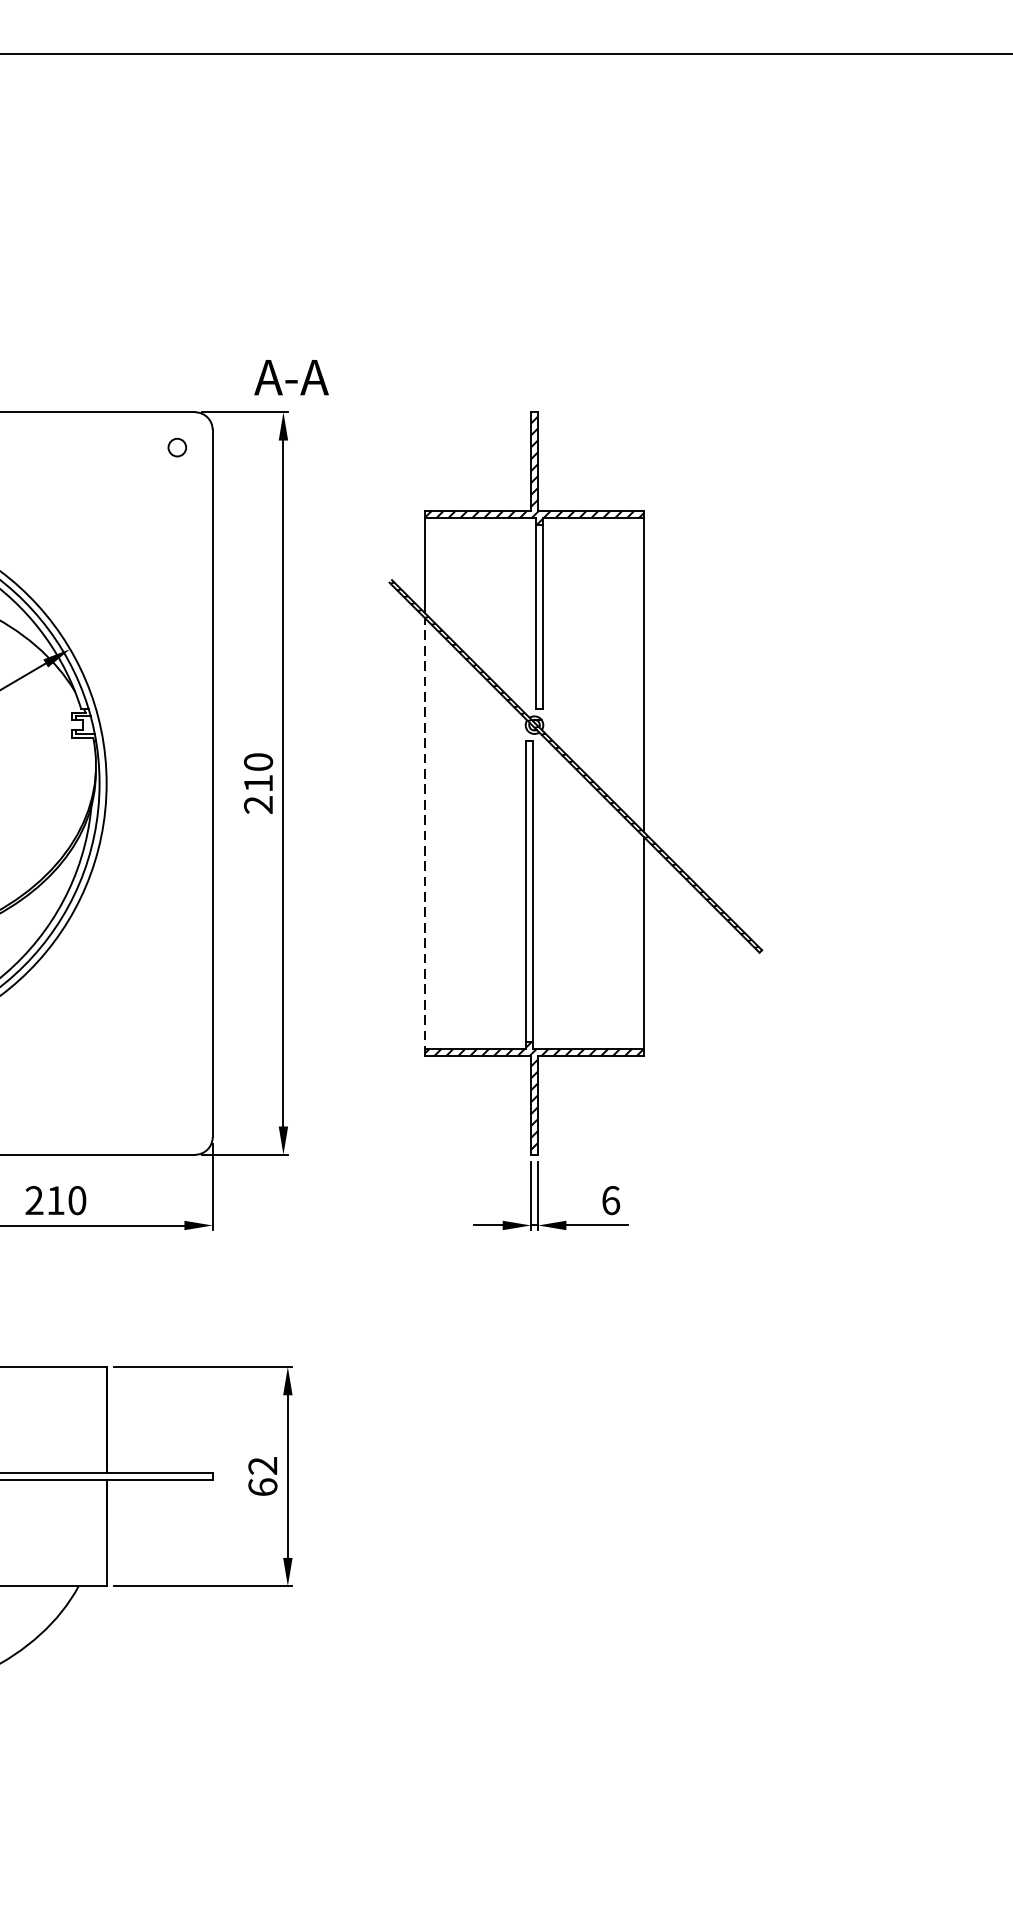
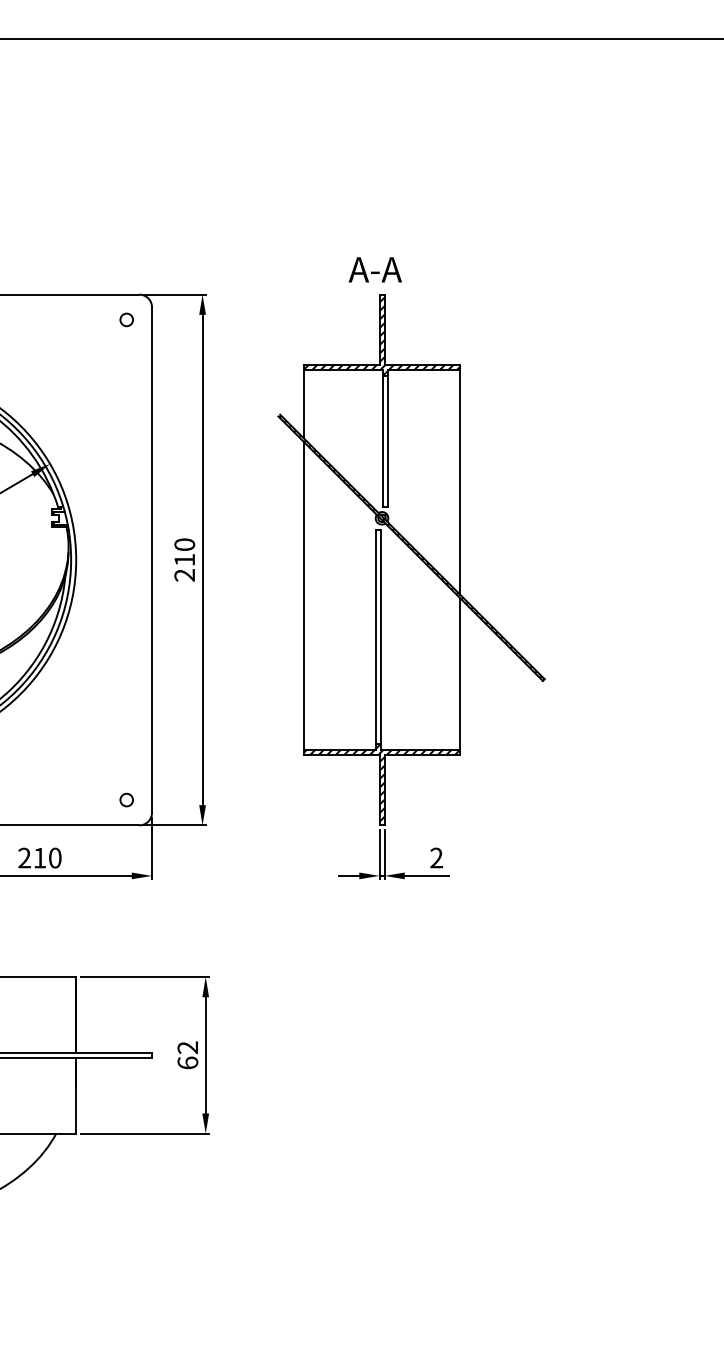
text: (290, 377) -> (374, 269), moved
line: (424, 835) -> (303, 597), dashed -> solid
circle: (177, 1118) -> (126, 799), added
text: (610, 1199) -> (436, 857), 6 -> 2

